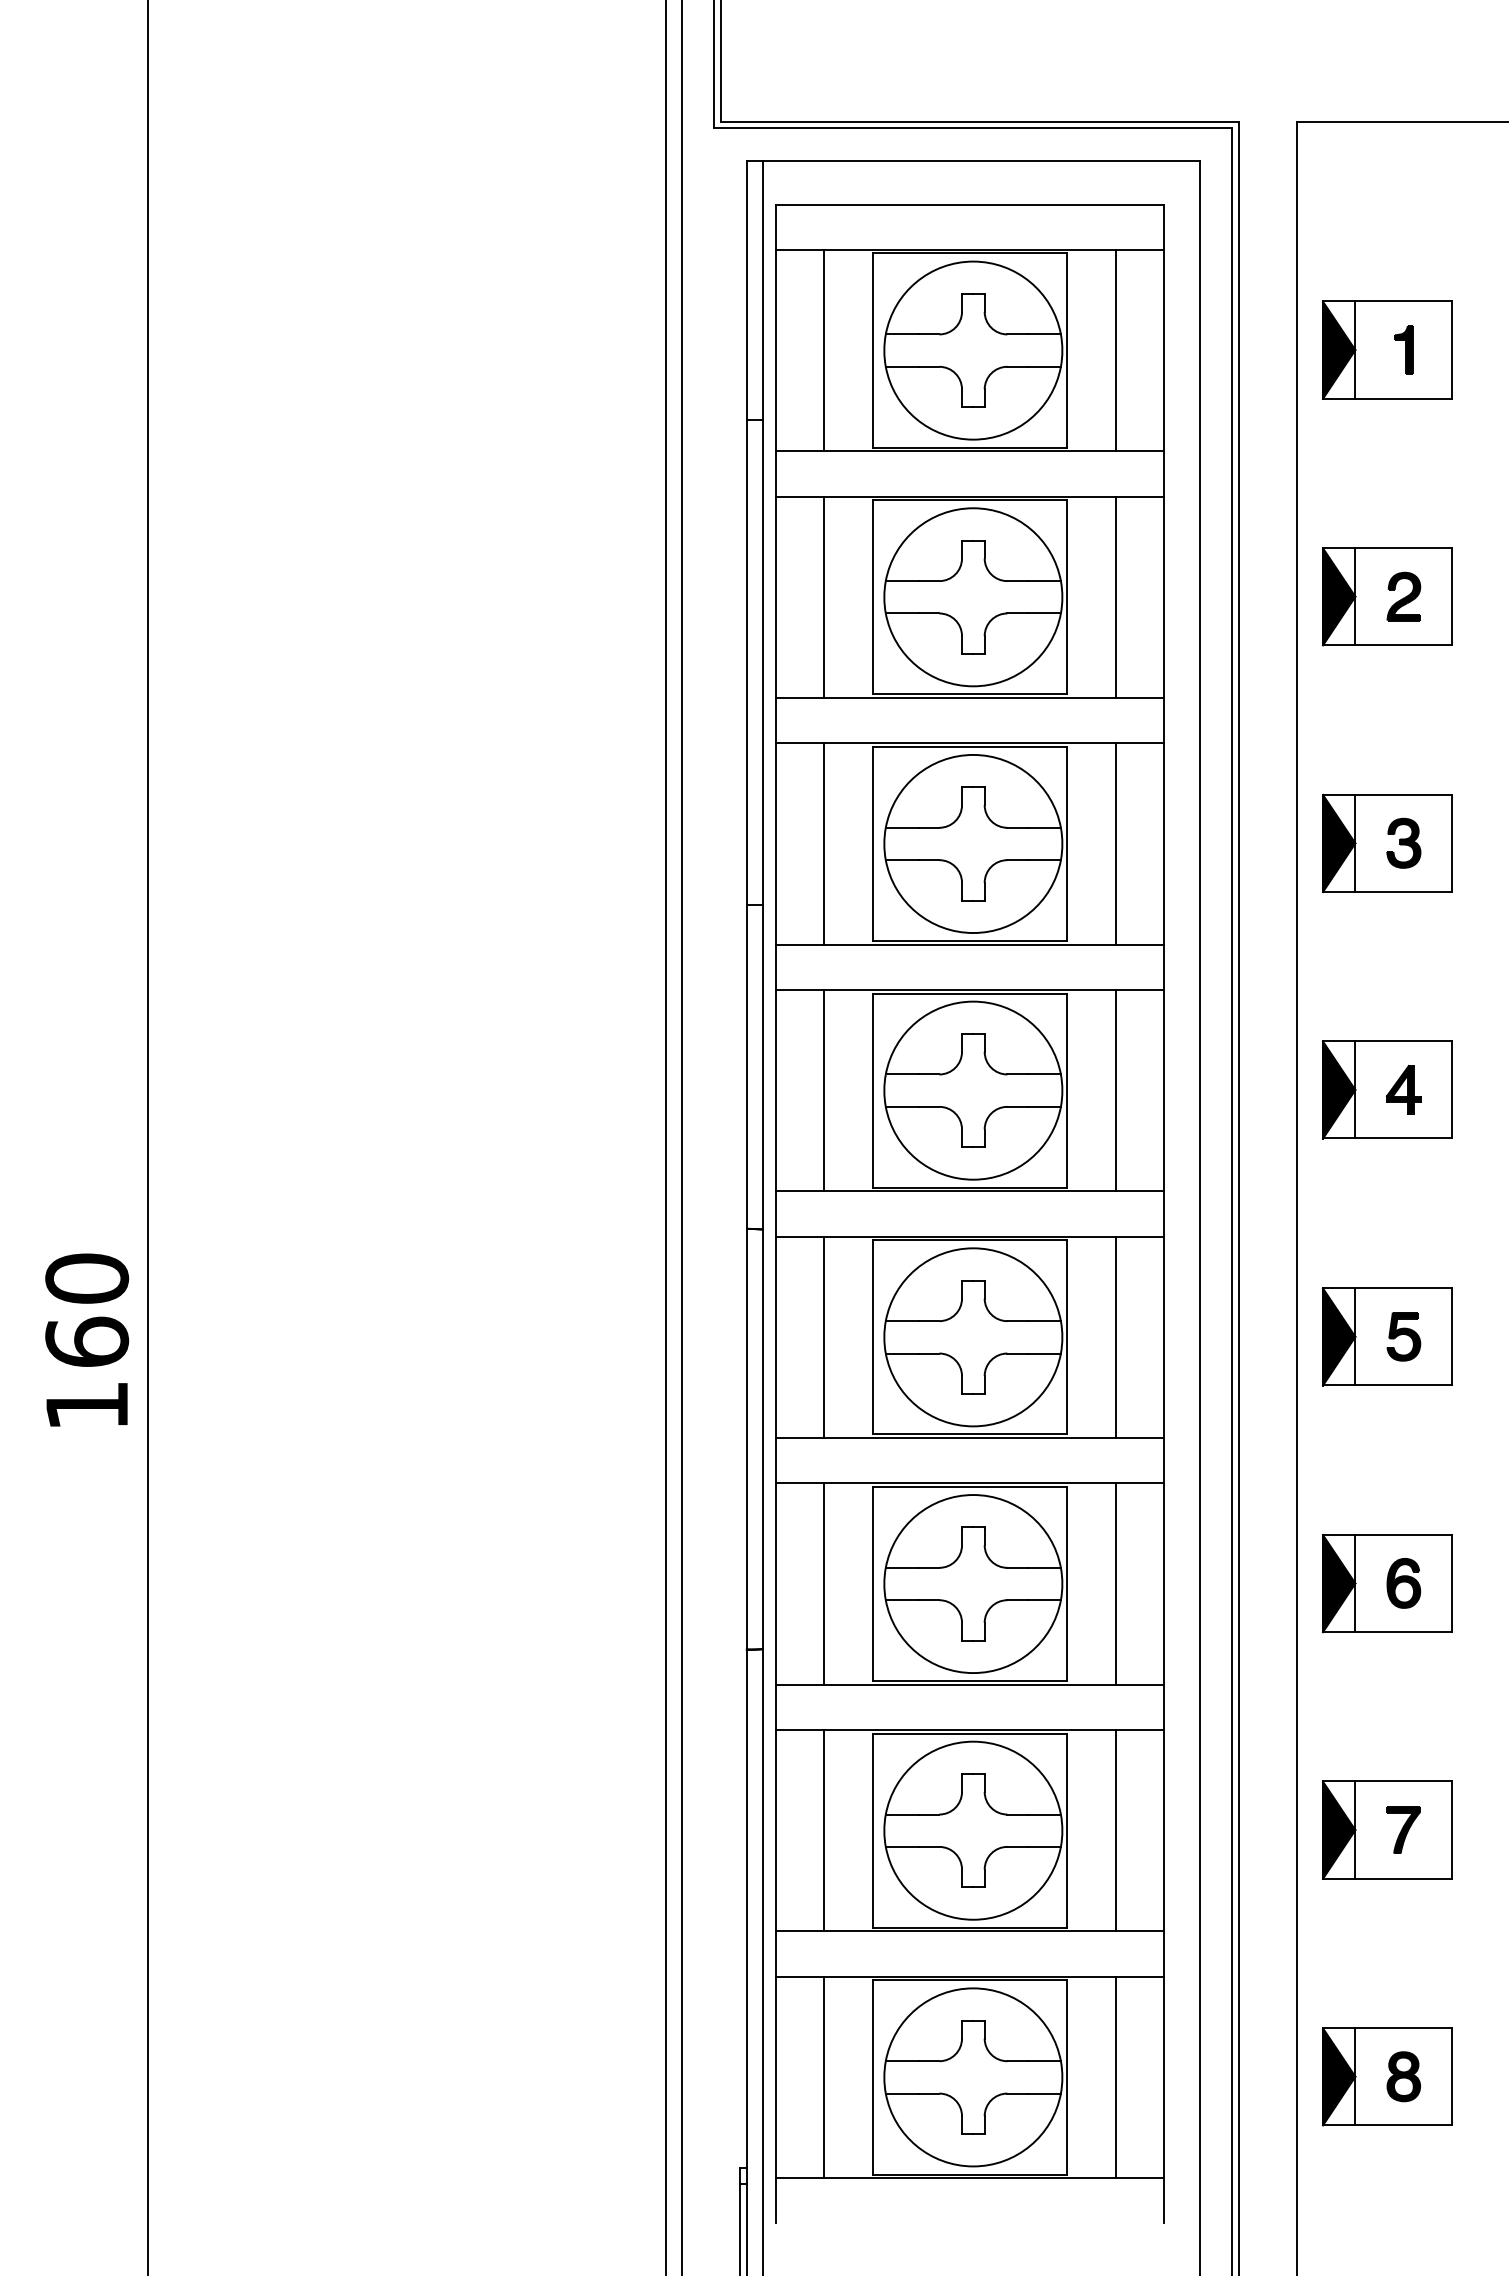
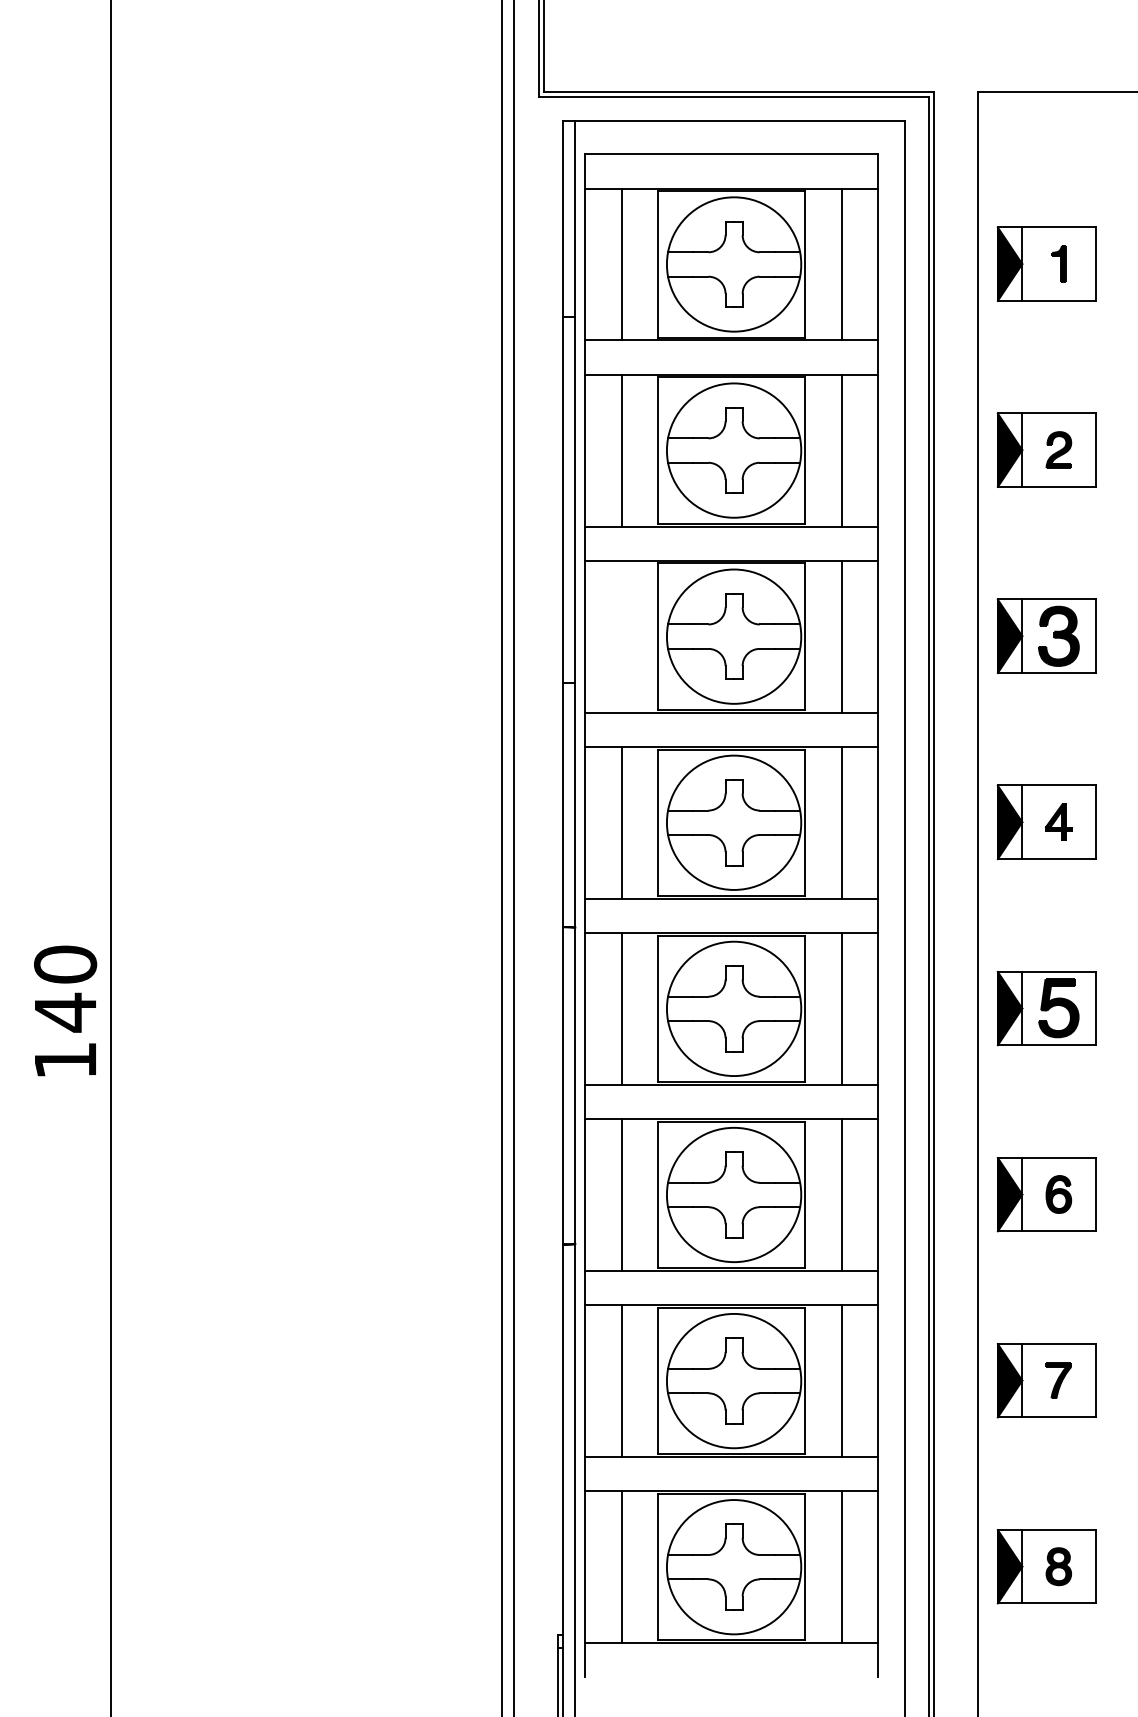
part: (1403, 842) -> (1058, 635), size x1.6
line: (824, 843) -> (621, 636), removed
part: (1403, 1336) -> (1058, 1008), size x1.6
text: (87, 1342) -> (65, 1012), 160 -> 140

